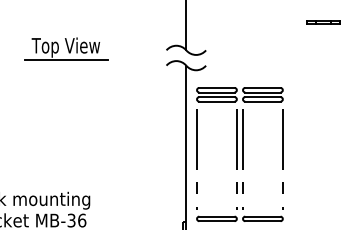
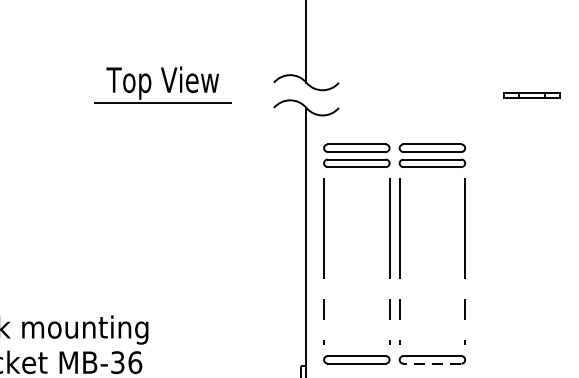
line: (323, 21) -> (532, 92), moved
part: (66, 48) -> (163, 84), moved
line: (262, 221) -> (431, 364), solid -> dashed

